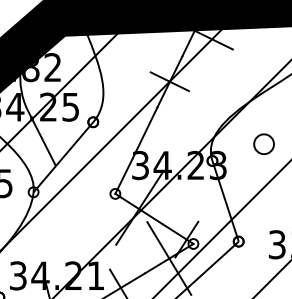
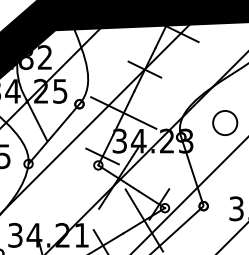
line: (144, 131) -> (123, 112), added
circle: (264, 143) -> (225, 122), size x1.43
line: (120, 183) -> (102, 156), added

